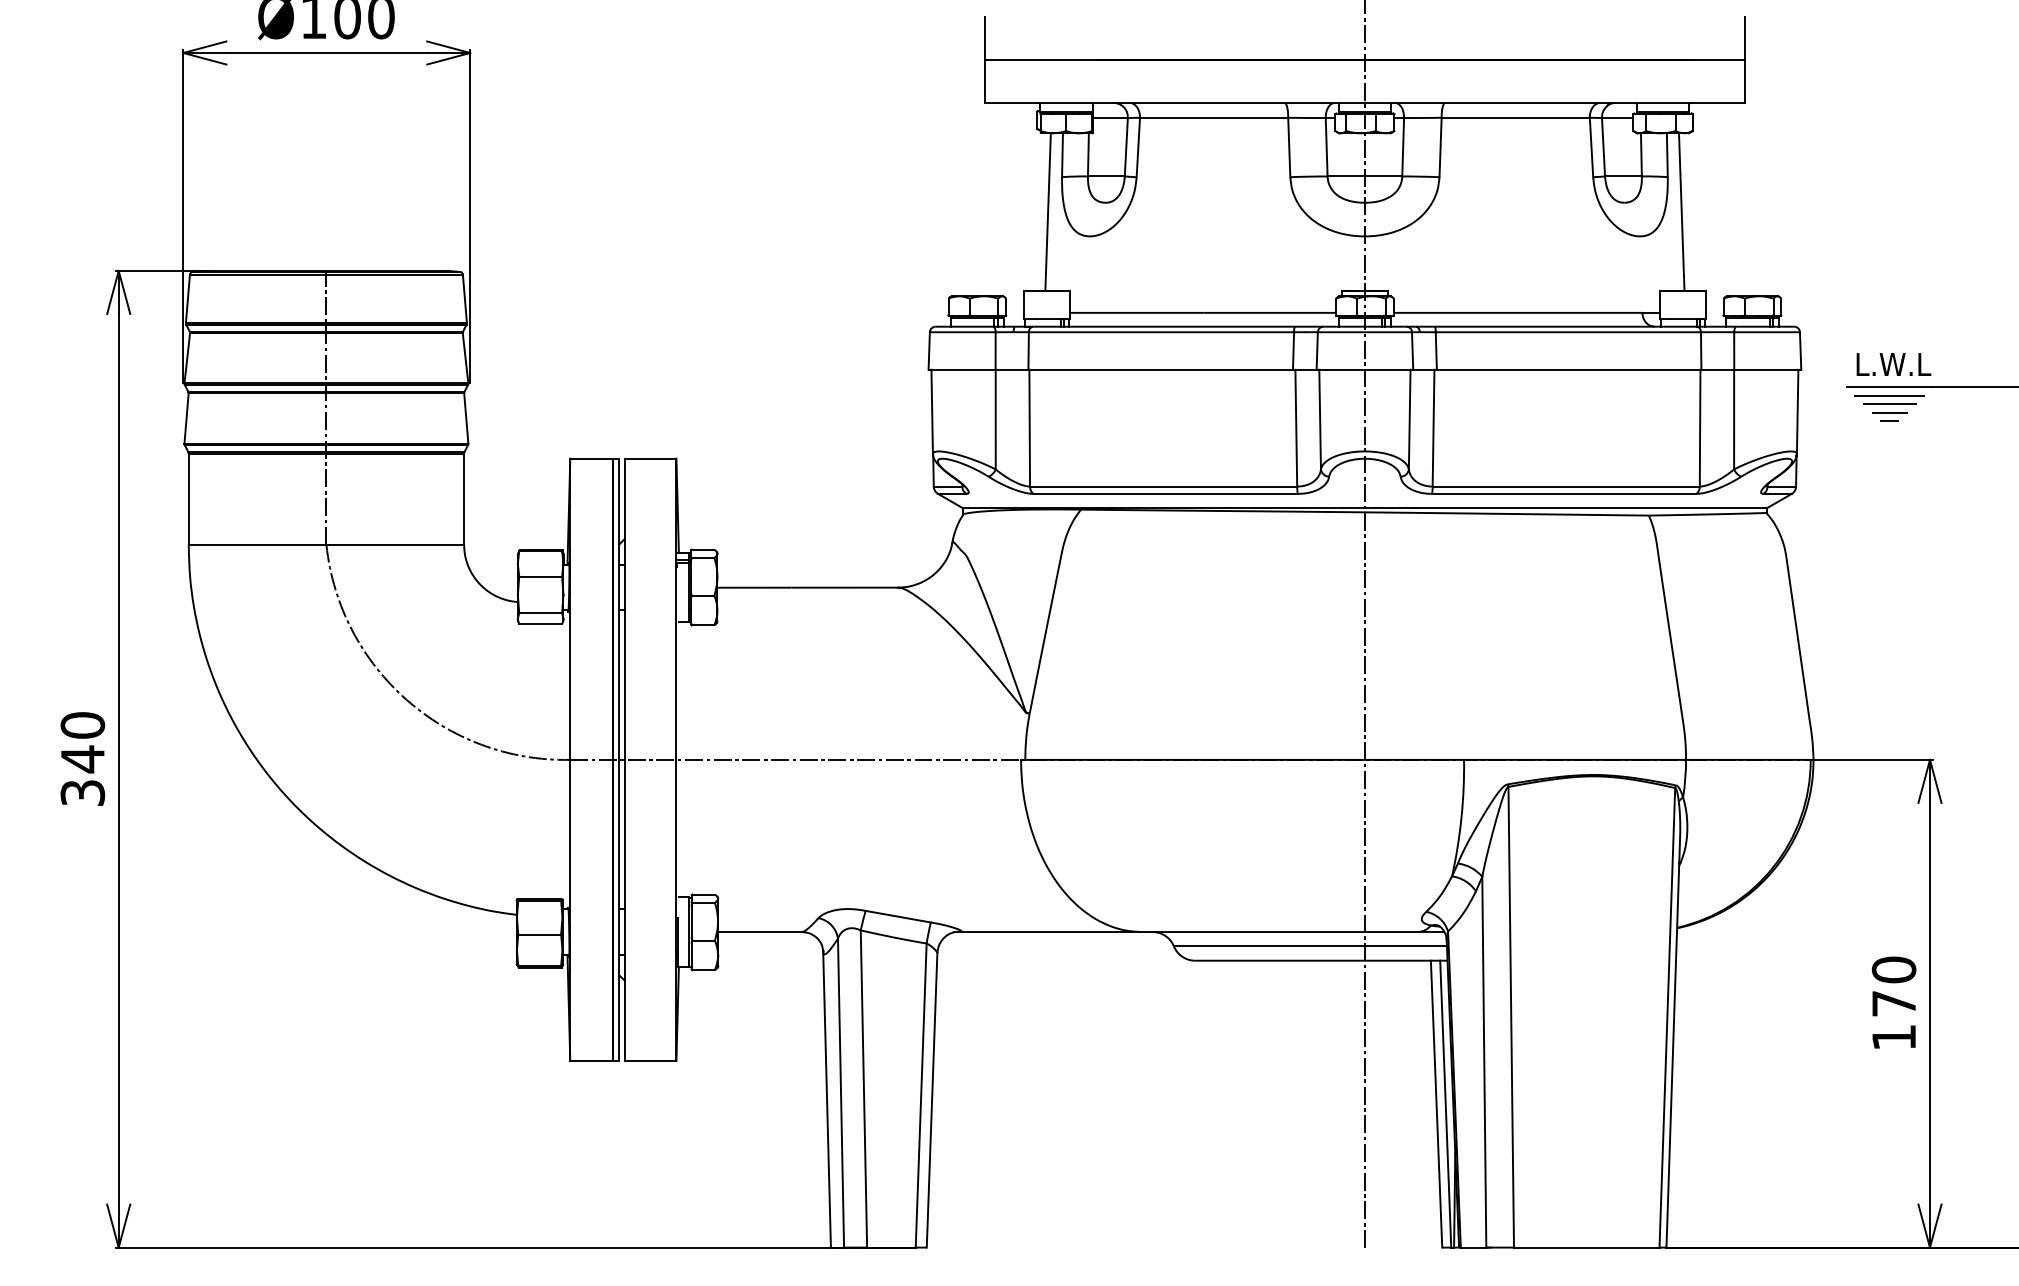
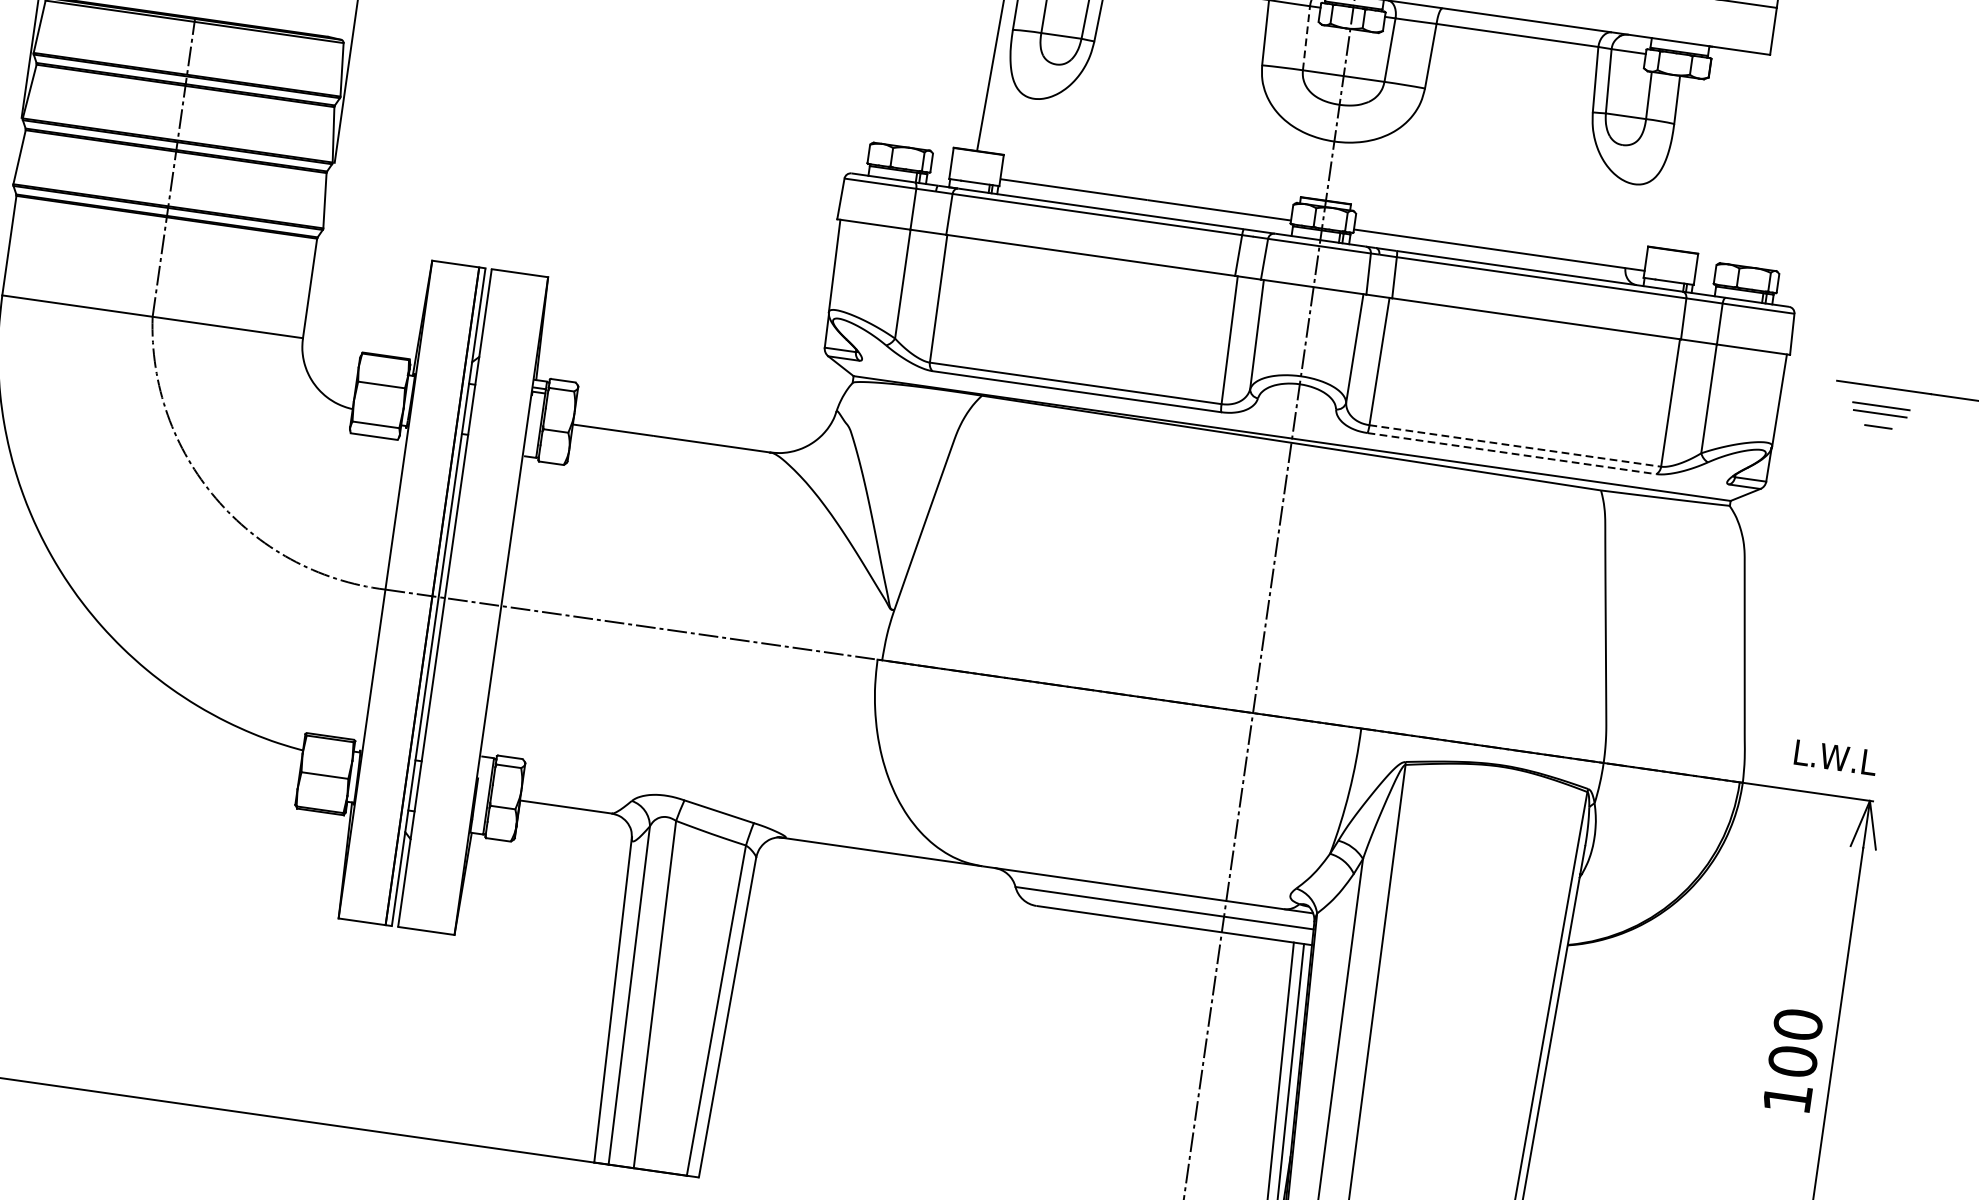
line: (1326, 146) -> (1306, 37), solid -> dashed
line: (1681, 211) -> (1683, 163), removed
text: (1893, 364) -> (1835, 757), moved
line: (1889, 395) -> (1882, 396), removed
part: (1889, 416) -> (1879, 419), size x1.4
line: (1566, 486) -> (1515, 445), solid -> dashed
line: (1564, 493) -> (1512, 453), solid -> dashed
text: (1893, 1003) -> (1792, 1061), 170 -> 100

